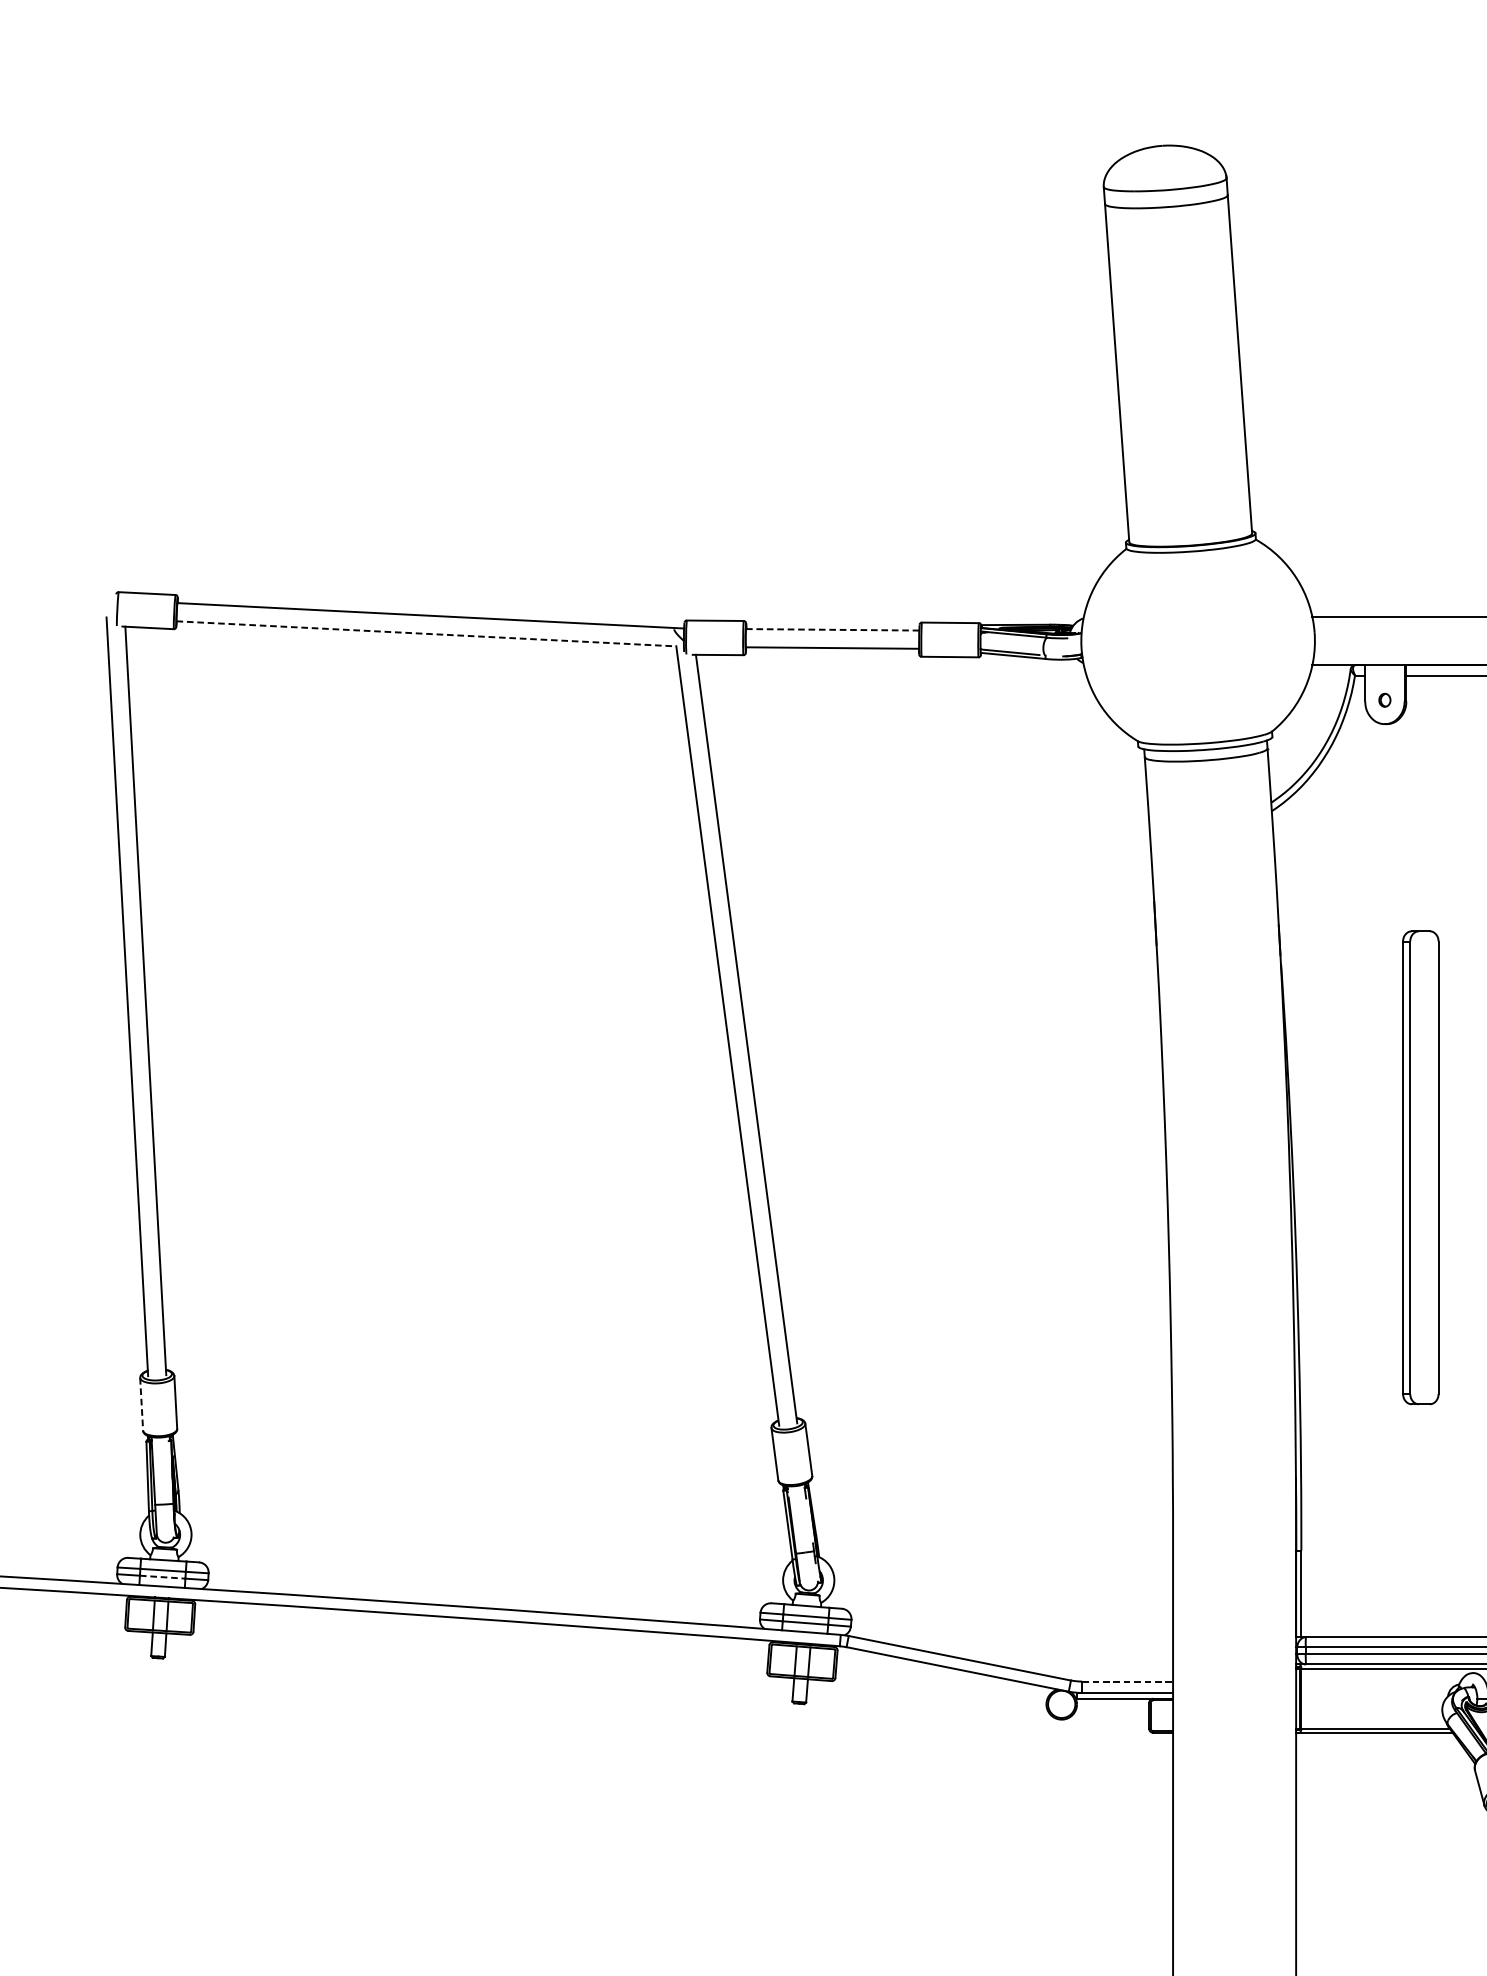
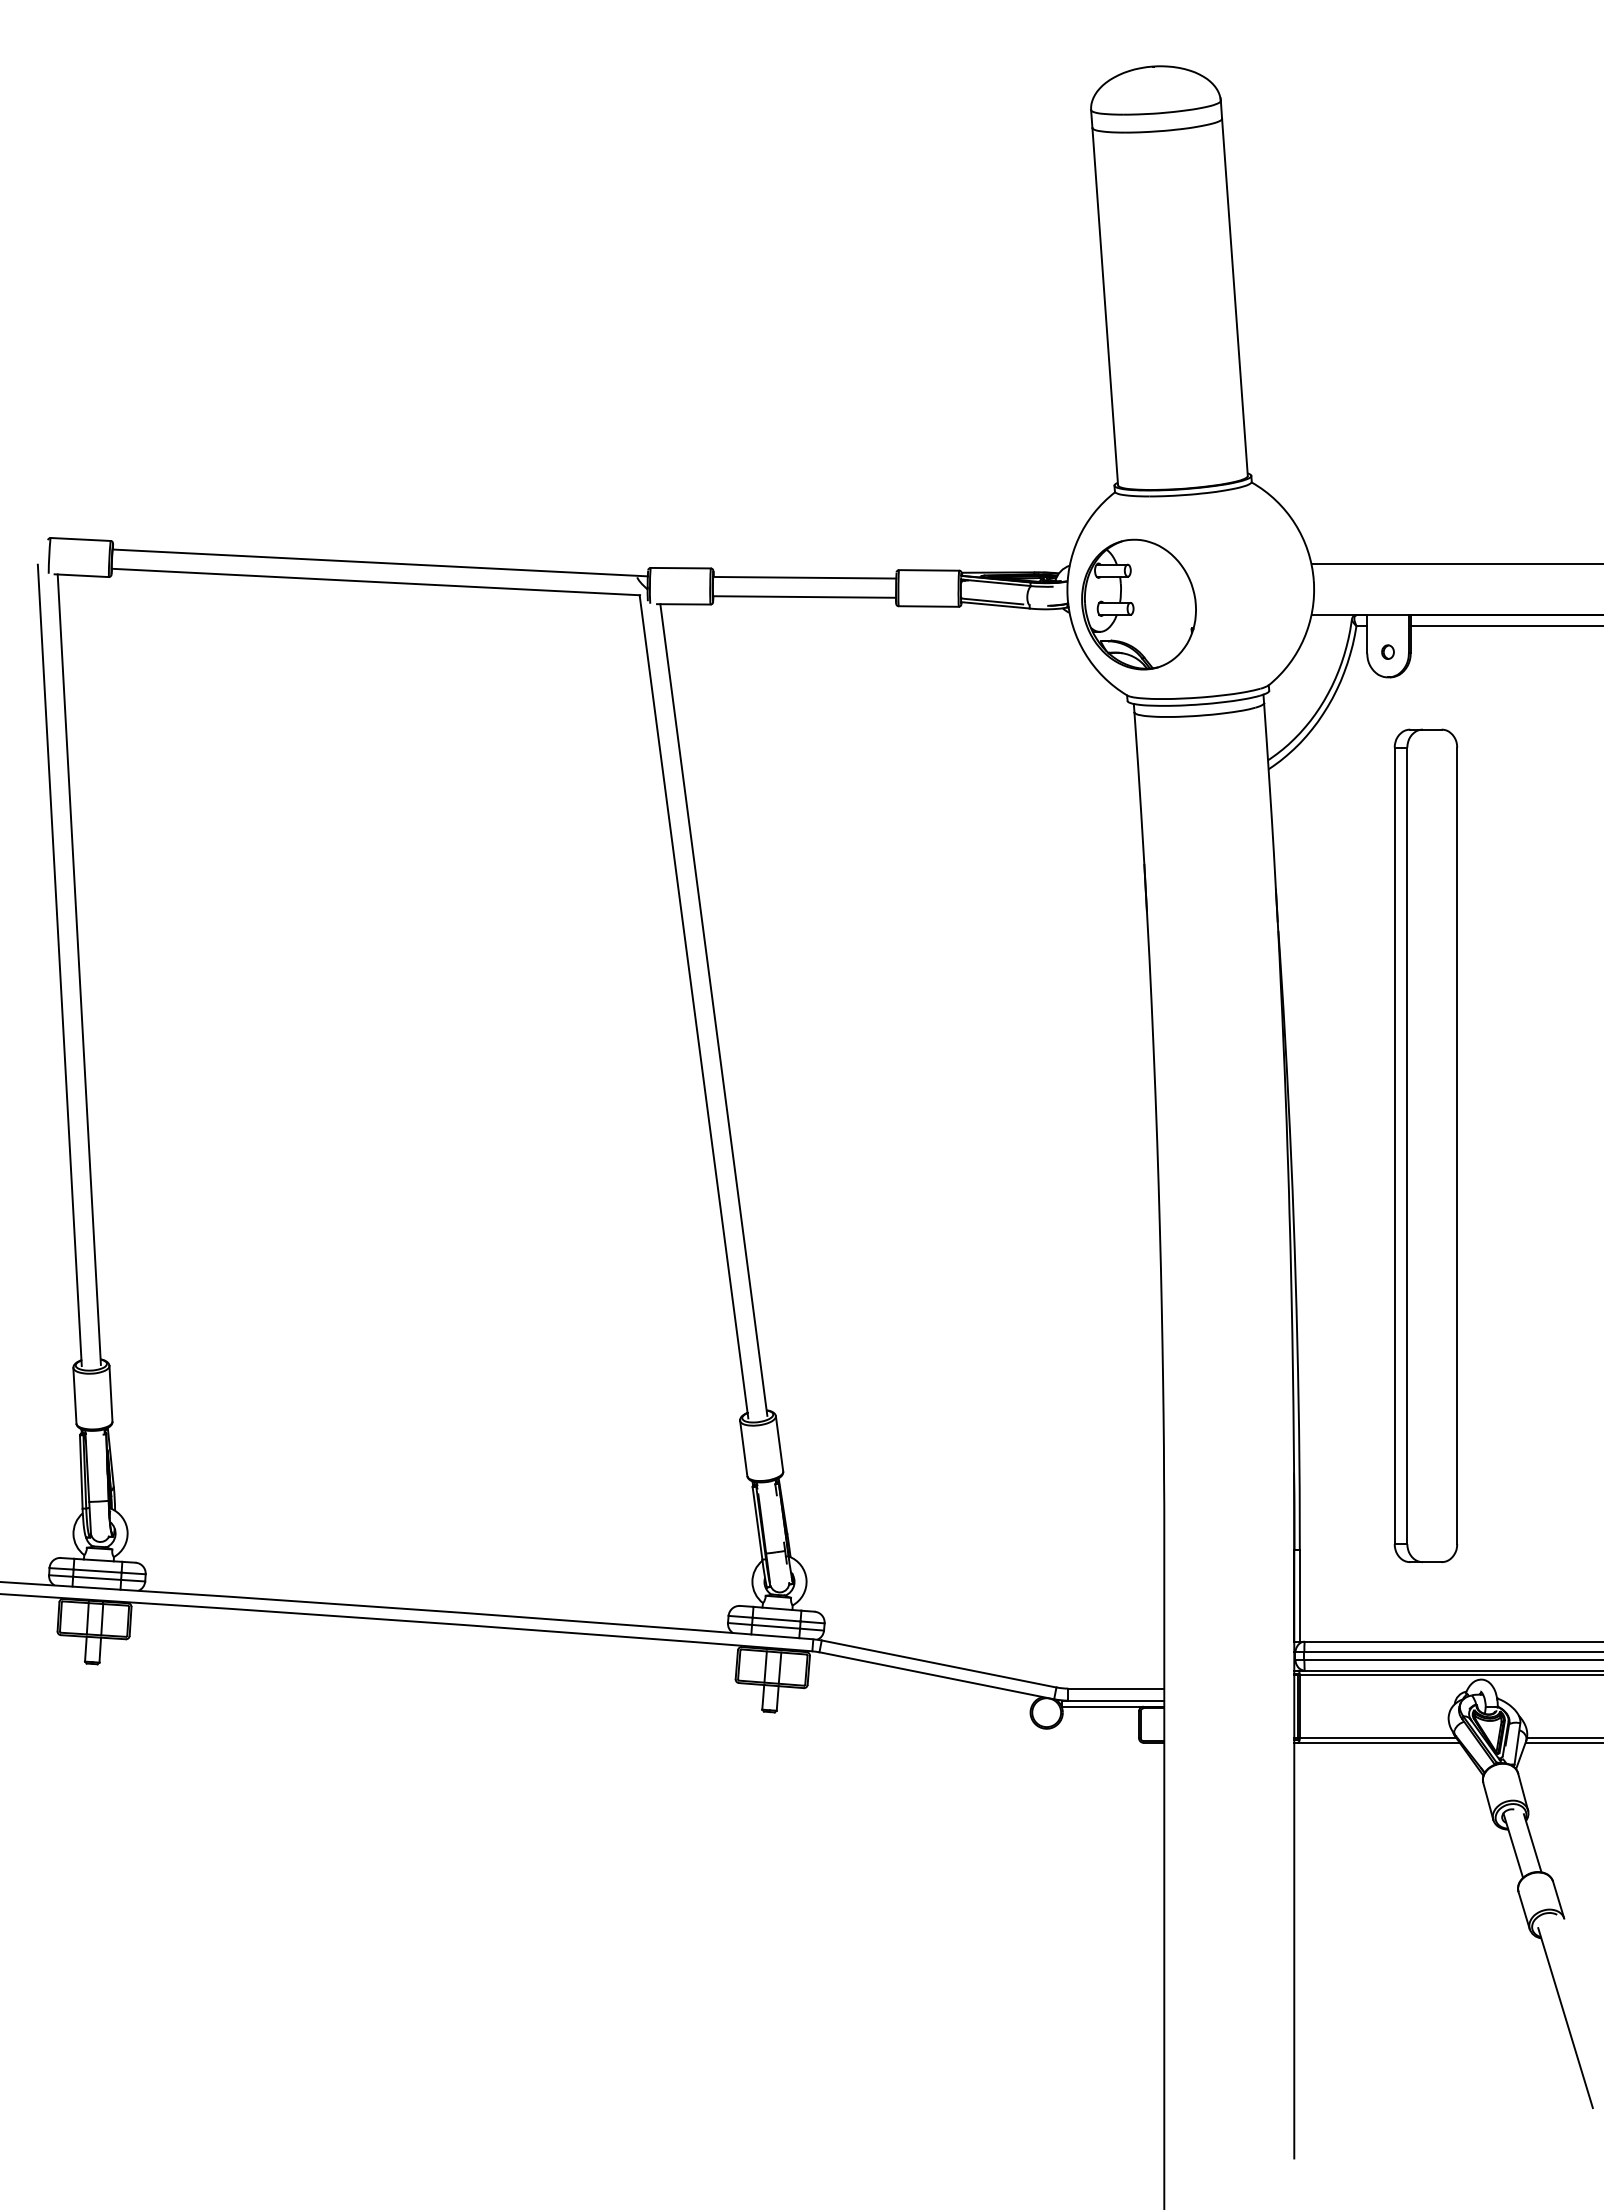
line: (832, 629) -> (804, 577), dashed -> solid
line: (426, 634) -> (375, 582), dashed -> solid
part: (1148, 655) -> (1138, 604), added
part: (1420, 1167) -> (1425, 1145), size x1.67
line: (141, 1404) -> (74, 1395), dashed -> solid
line: (163, 1577) -> (97, 1578), dashed -> solid
line: (1127, 1681) -> (1116, 1688), dashed -> solid

